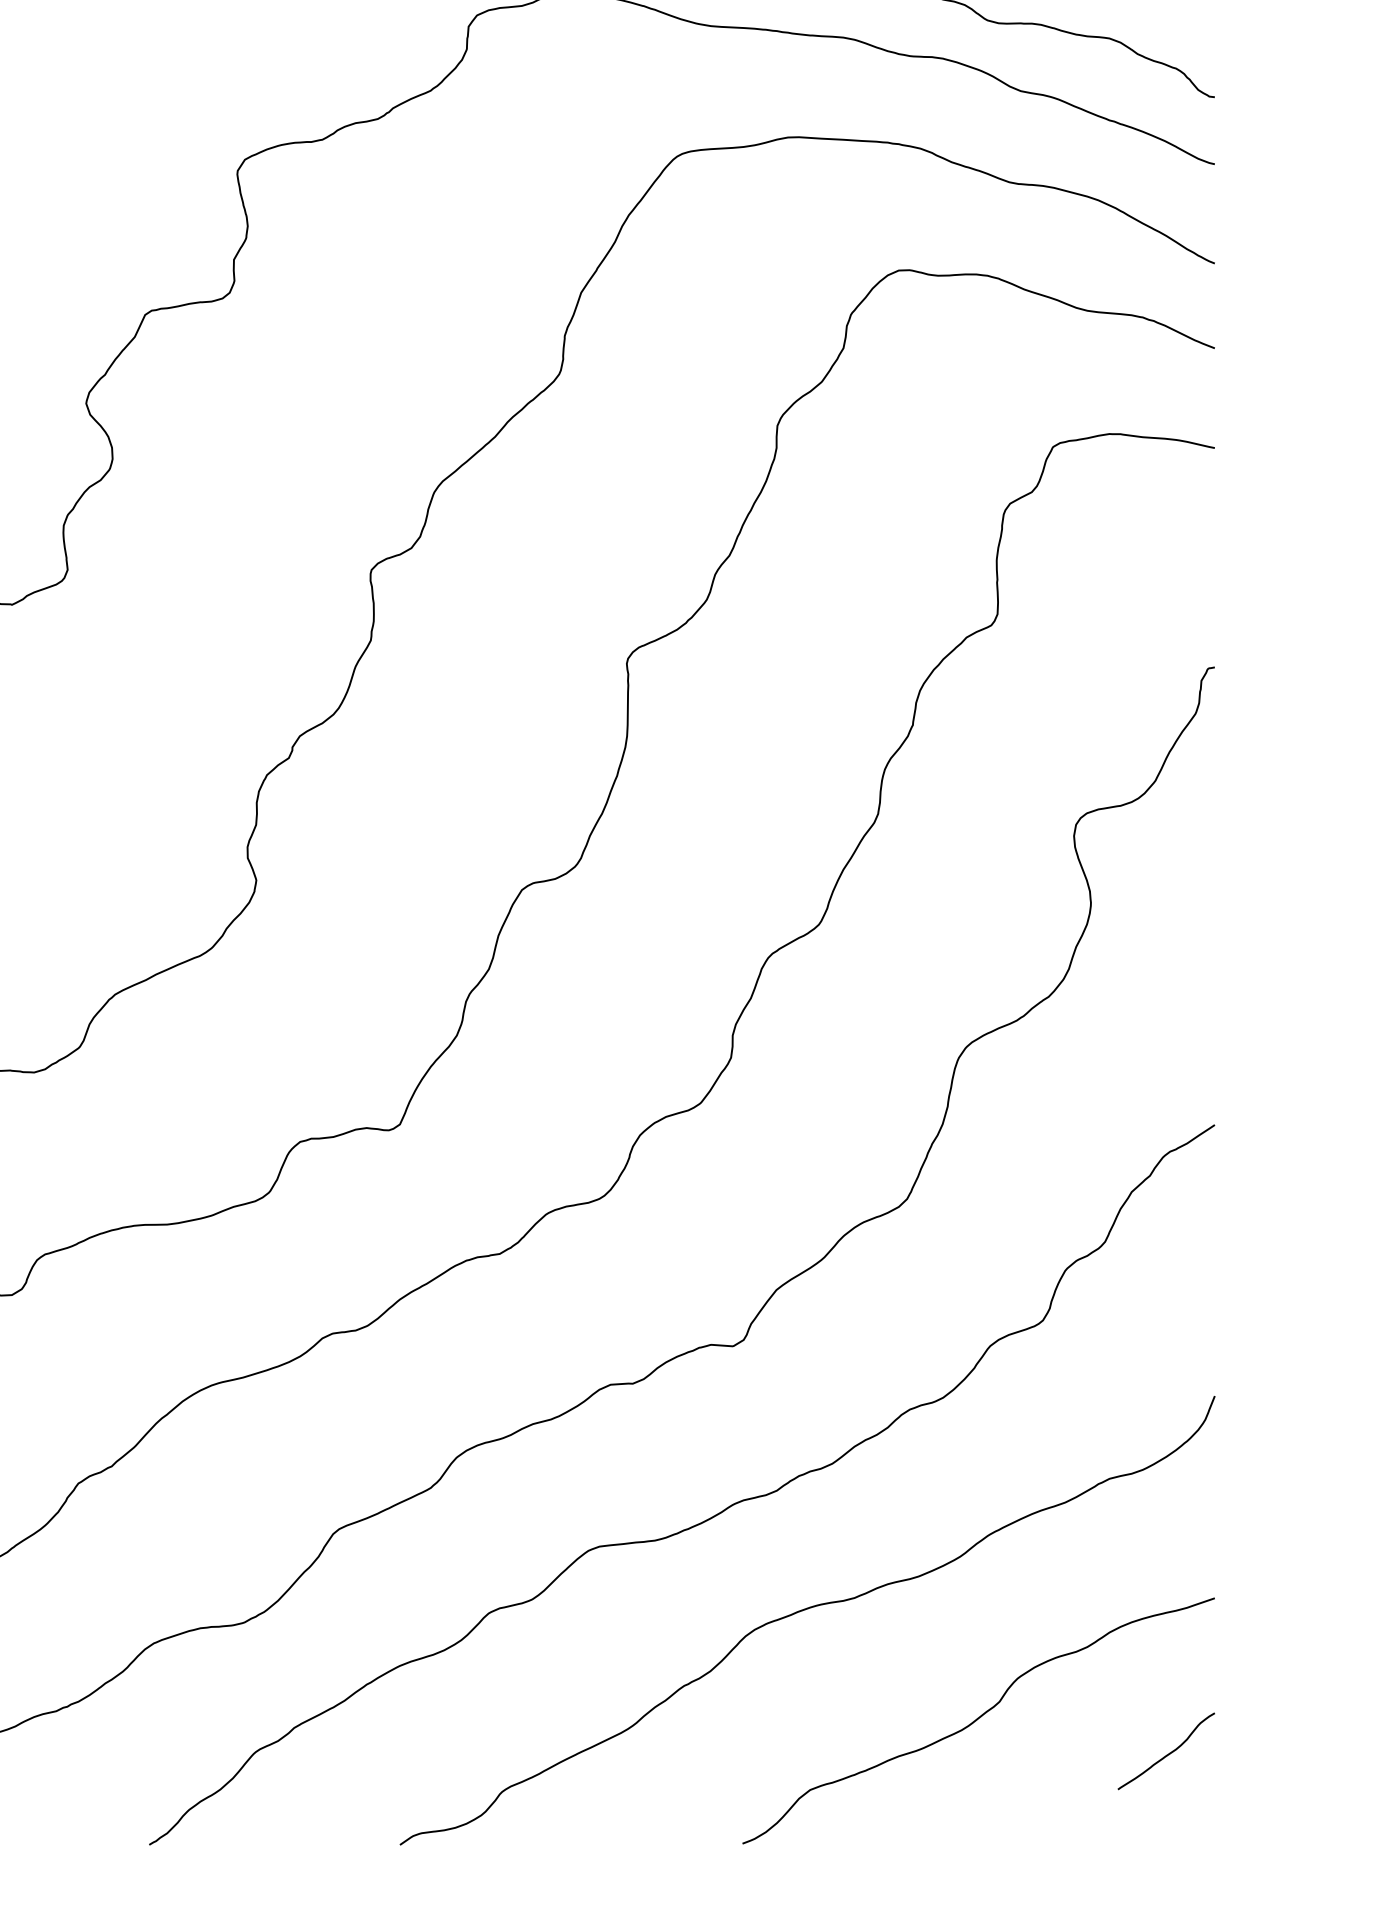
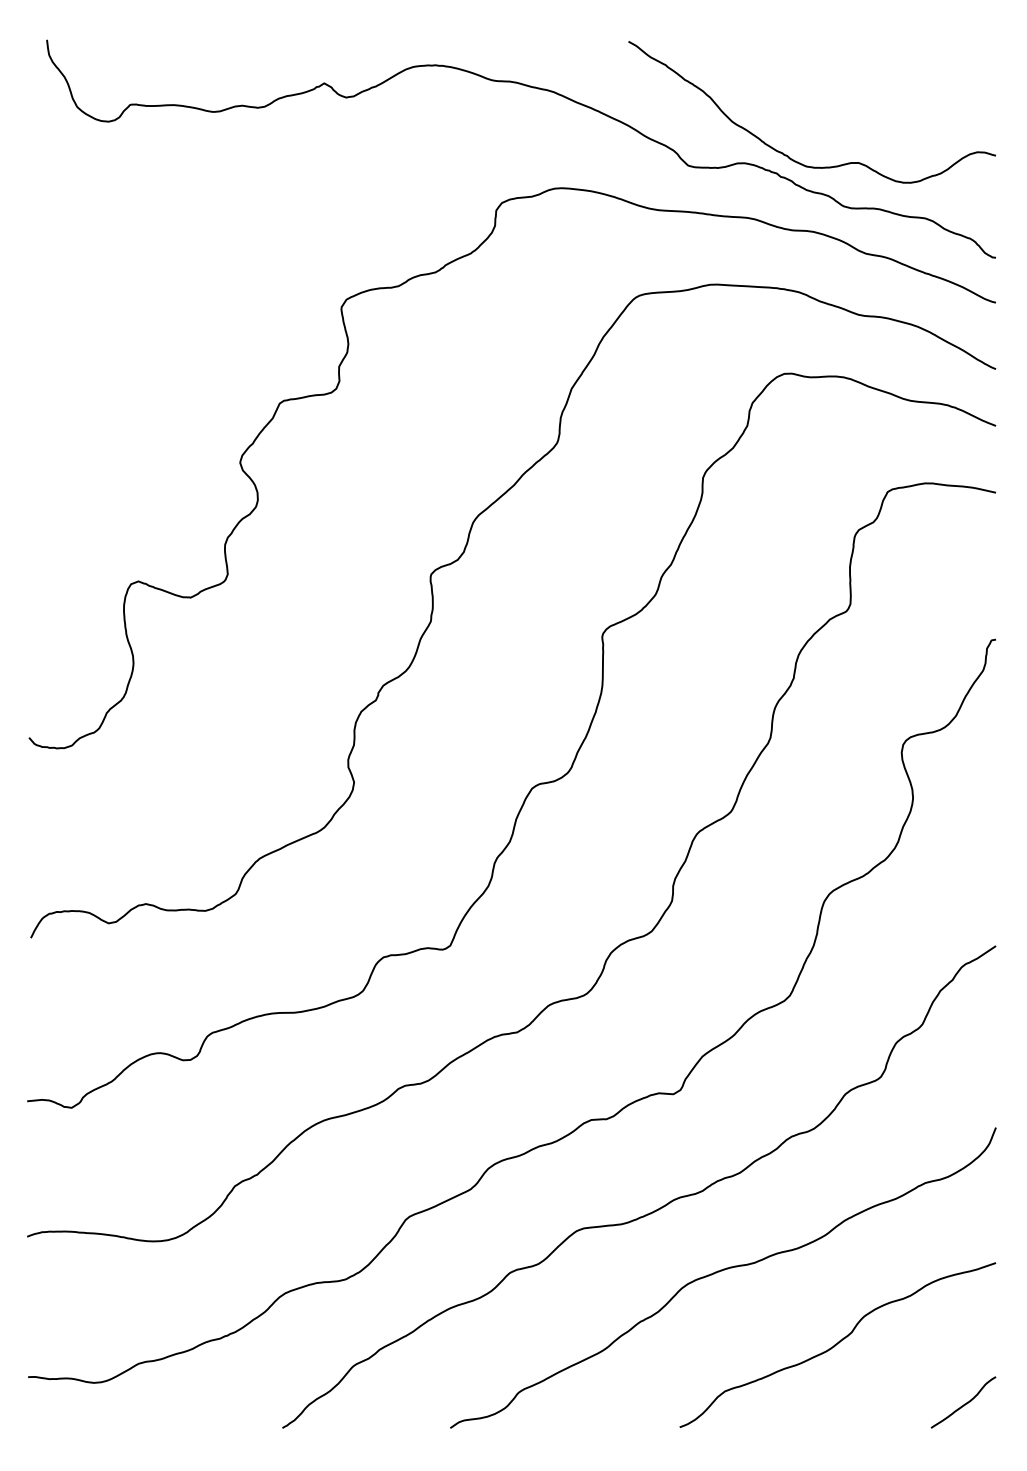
curve: (1167, 1752) -> (964, 1403), moved

